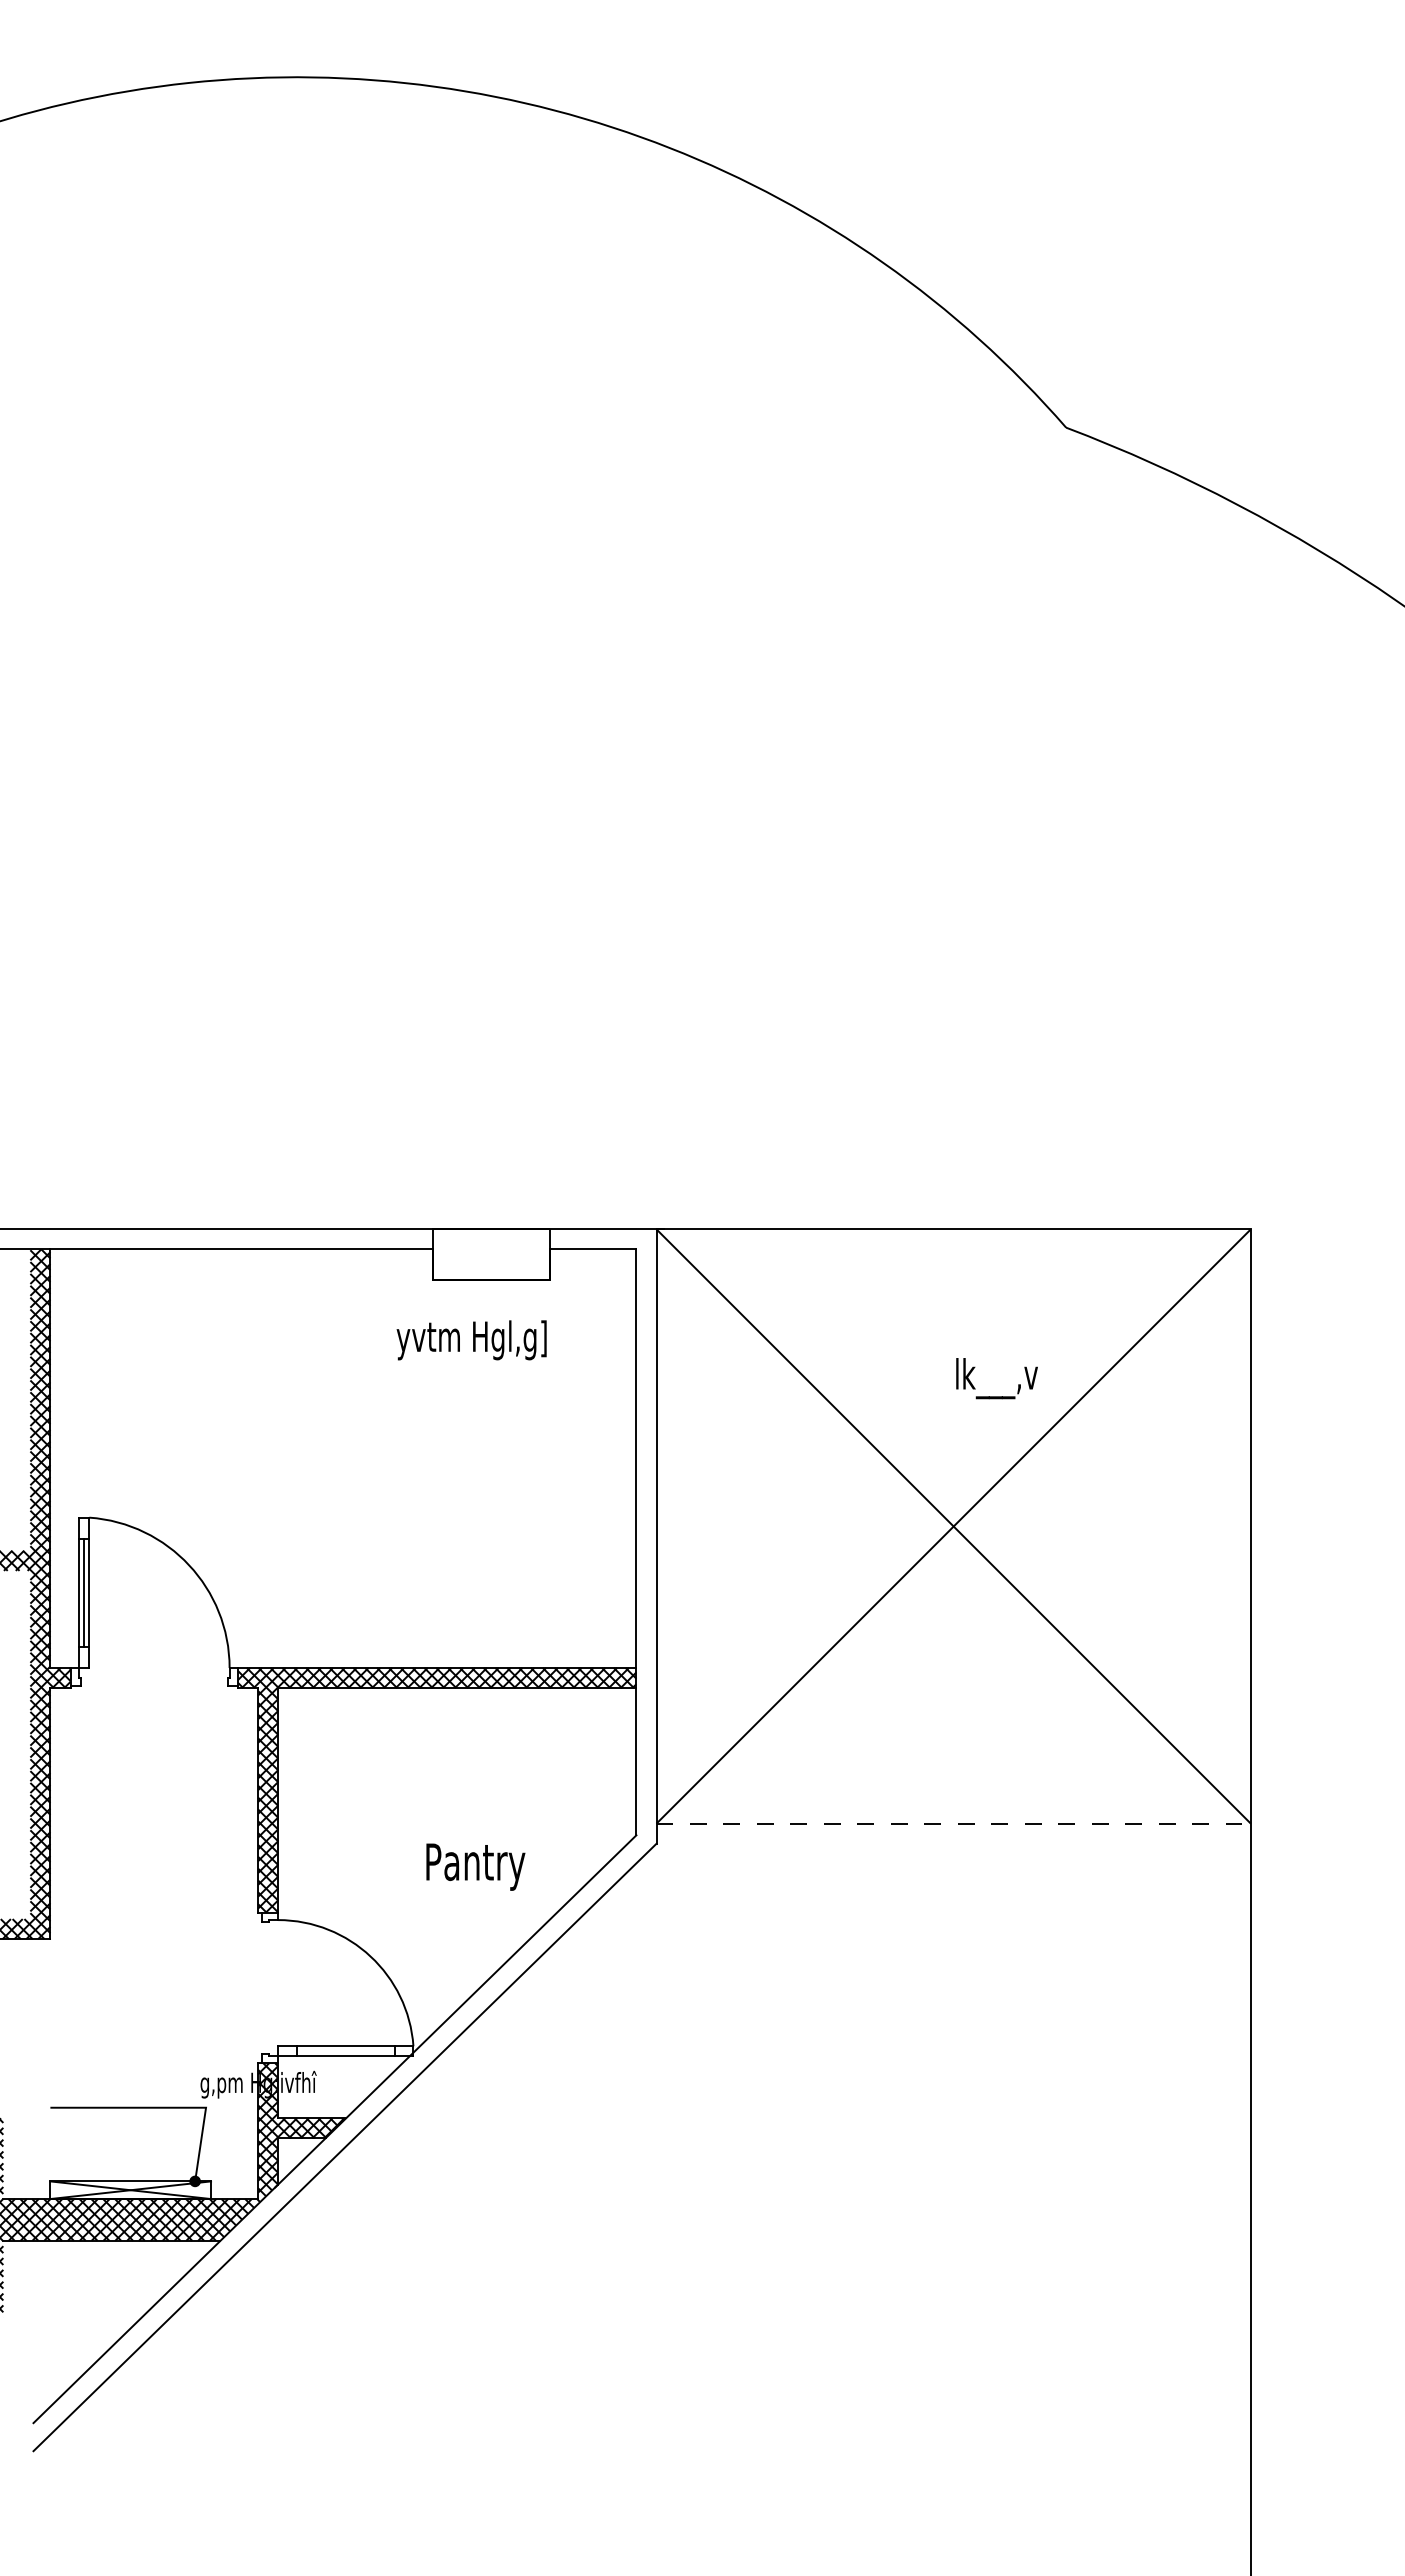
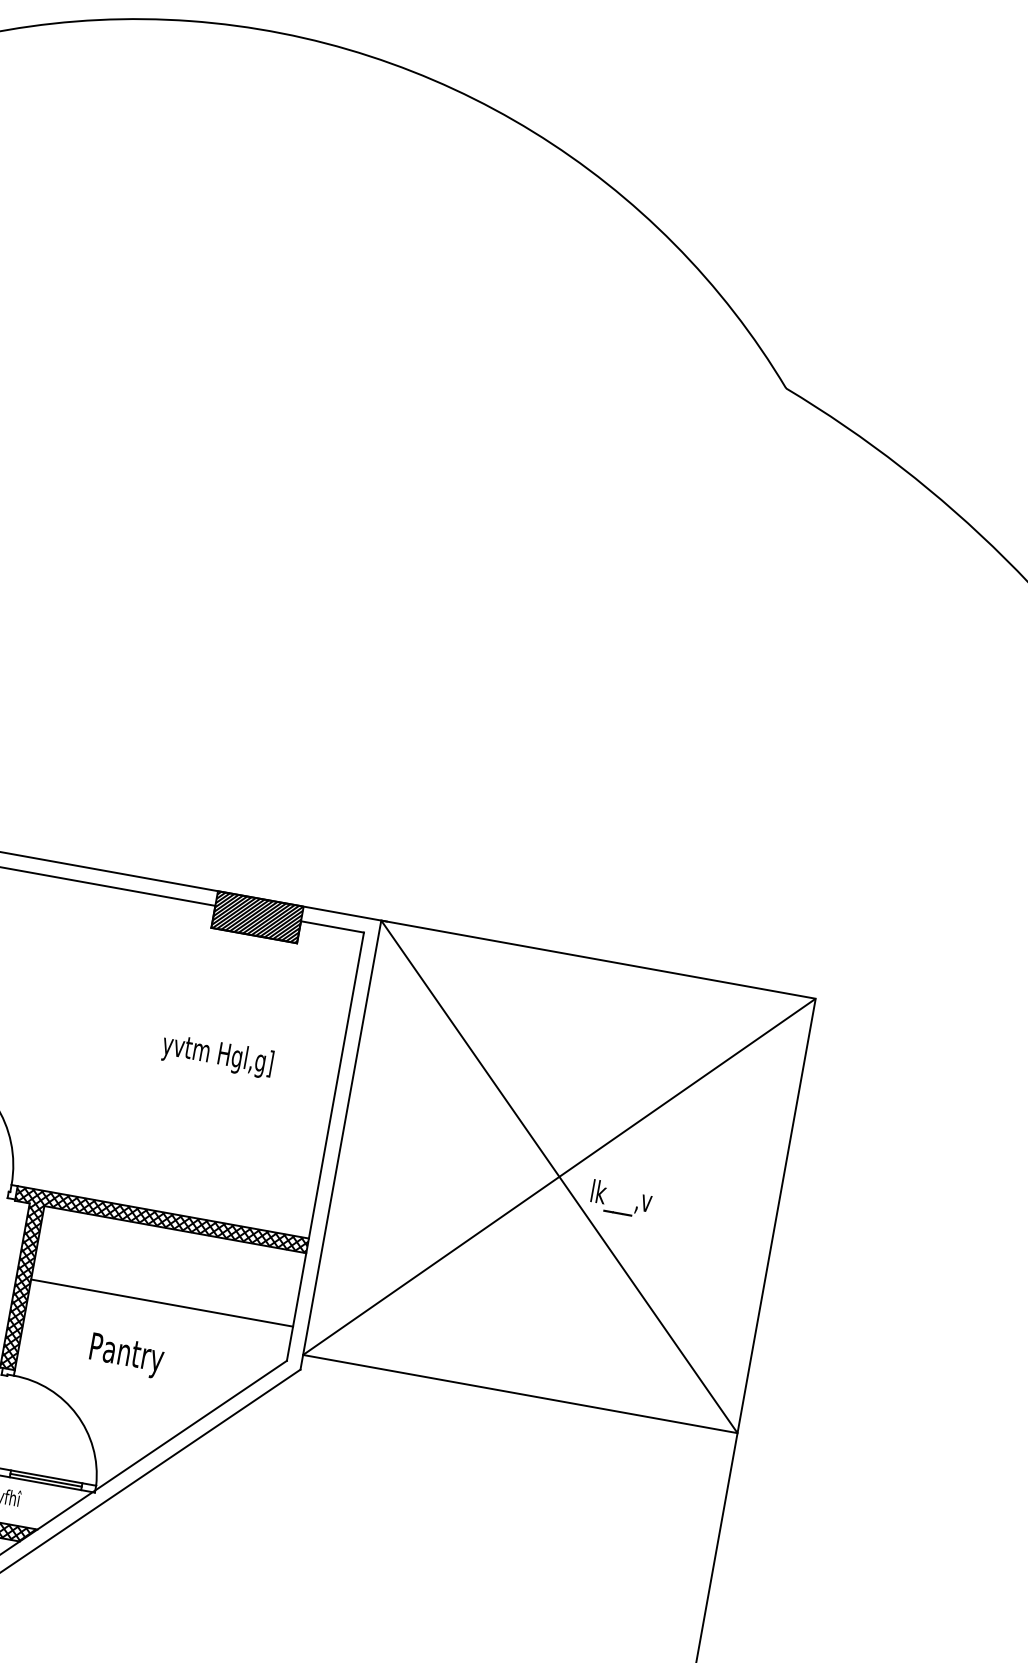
hatch: (491, 1254) -> (257, 917), added
text: (471, 1340) -> (217, 1055), moved
text: (996, 1378) -> (620, 1199), moved
line: (457, 1788) -> (162, 1303), added
line: (954, 1823) -> (520, 1394), dashed -> solid
text: (475, 1866) -> (126, 1355), moved
line: (345, 2050) -> (45, 1479), added

